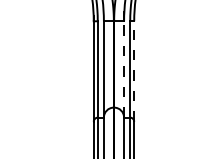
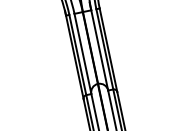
line: (124, 68) -> (99, 49), dashed -> solid
line: (134, 70) -> (108, 49), dashed -> solid

